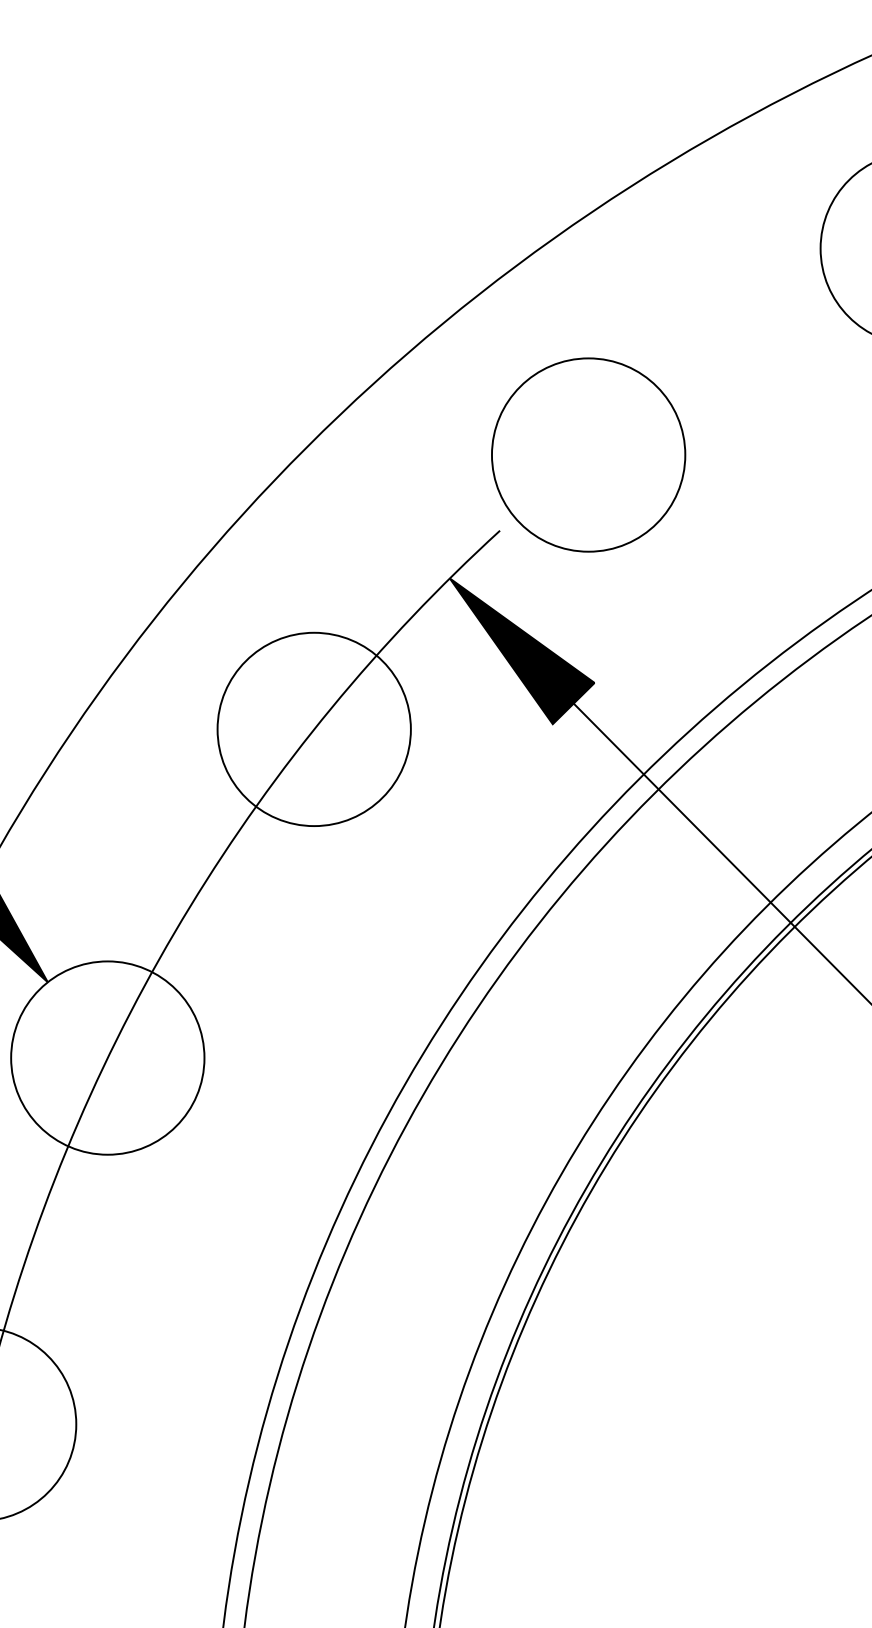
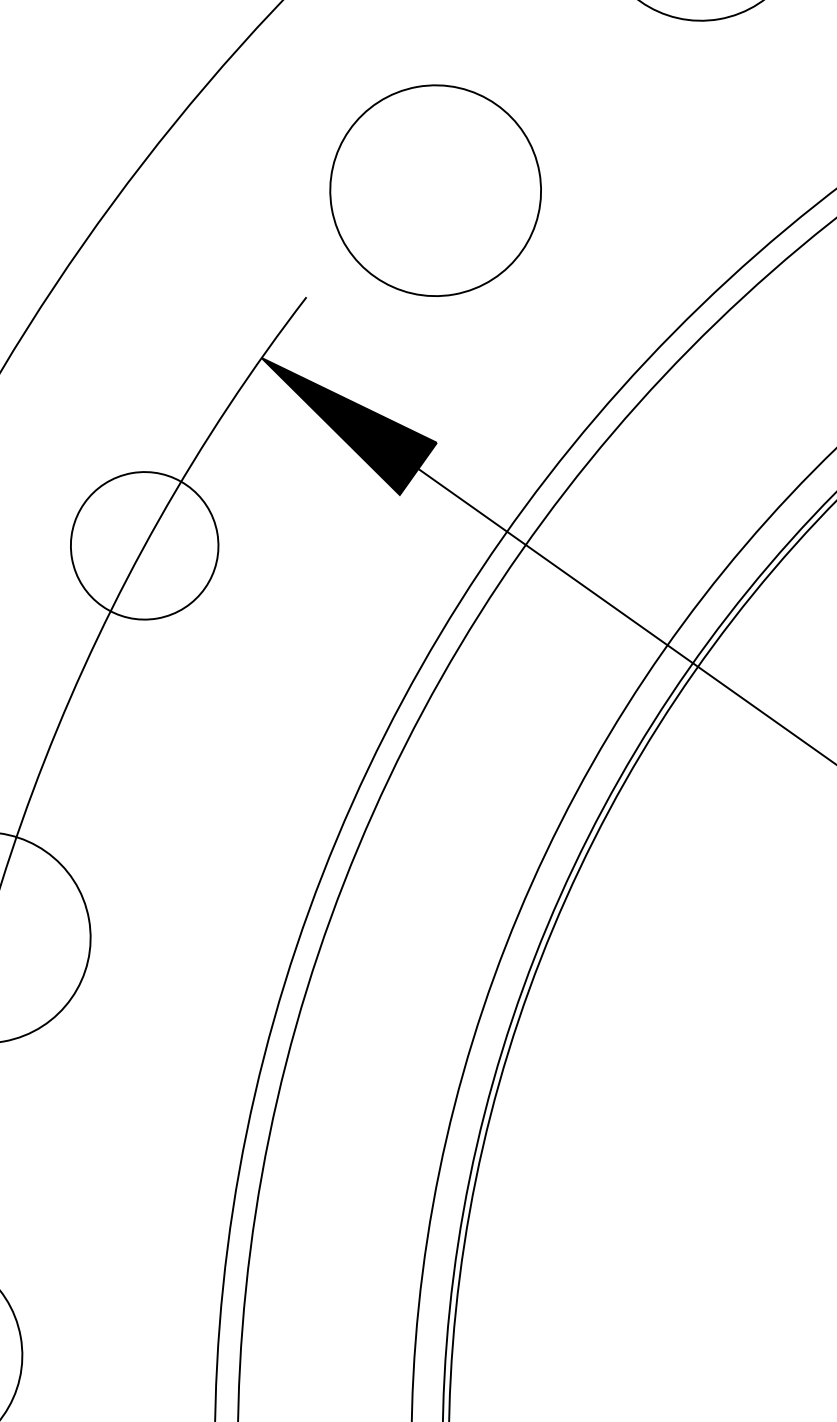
circle: (588, 454) -> (435, 190), moved
circle: (313, 729) -> (143, 546), size x0.7

